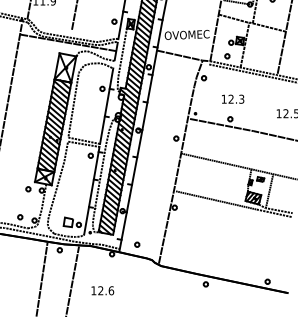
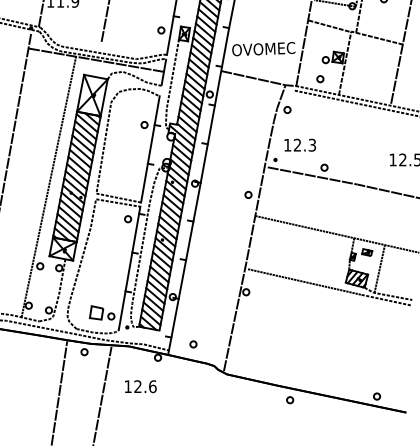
text: (233, 98) -> (300, 144), moved
line: (34, 132) -> (48, 186), added
text: (102, 290) -> (140, 386), moved

